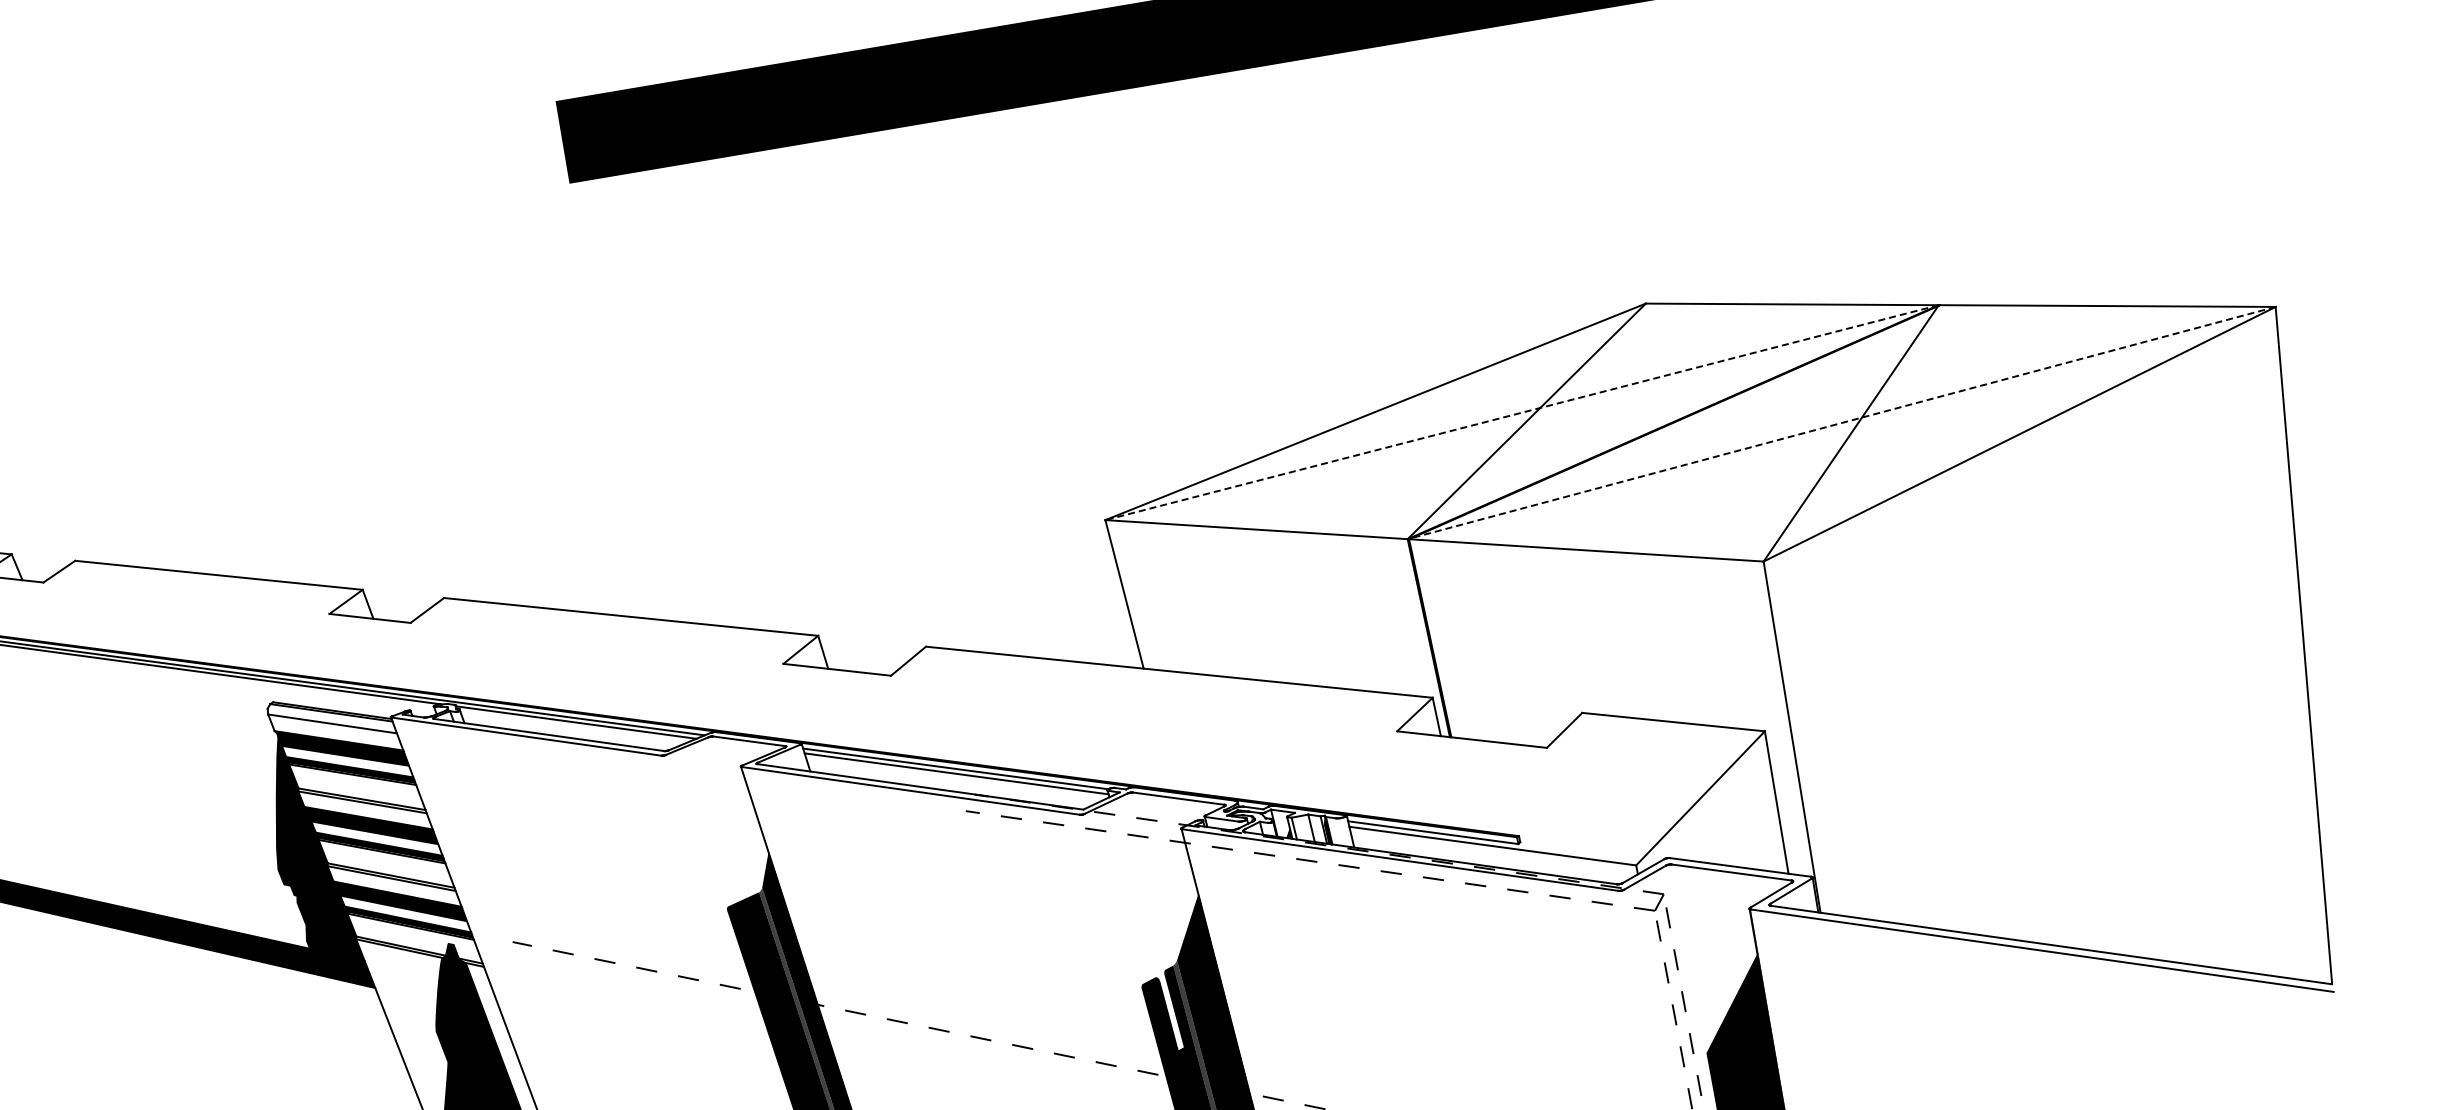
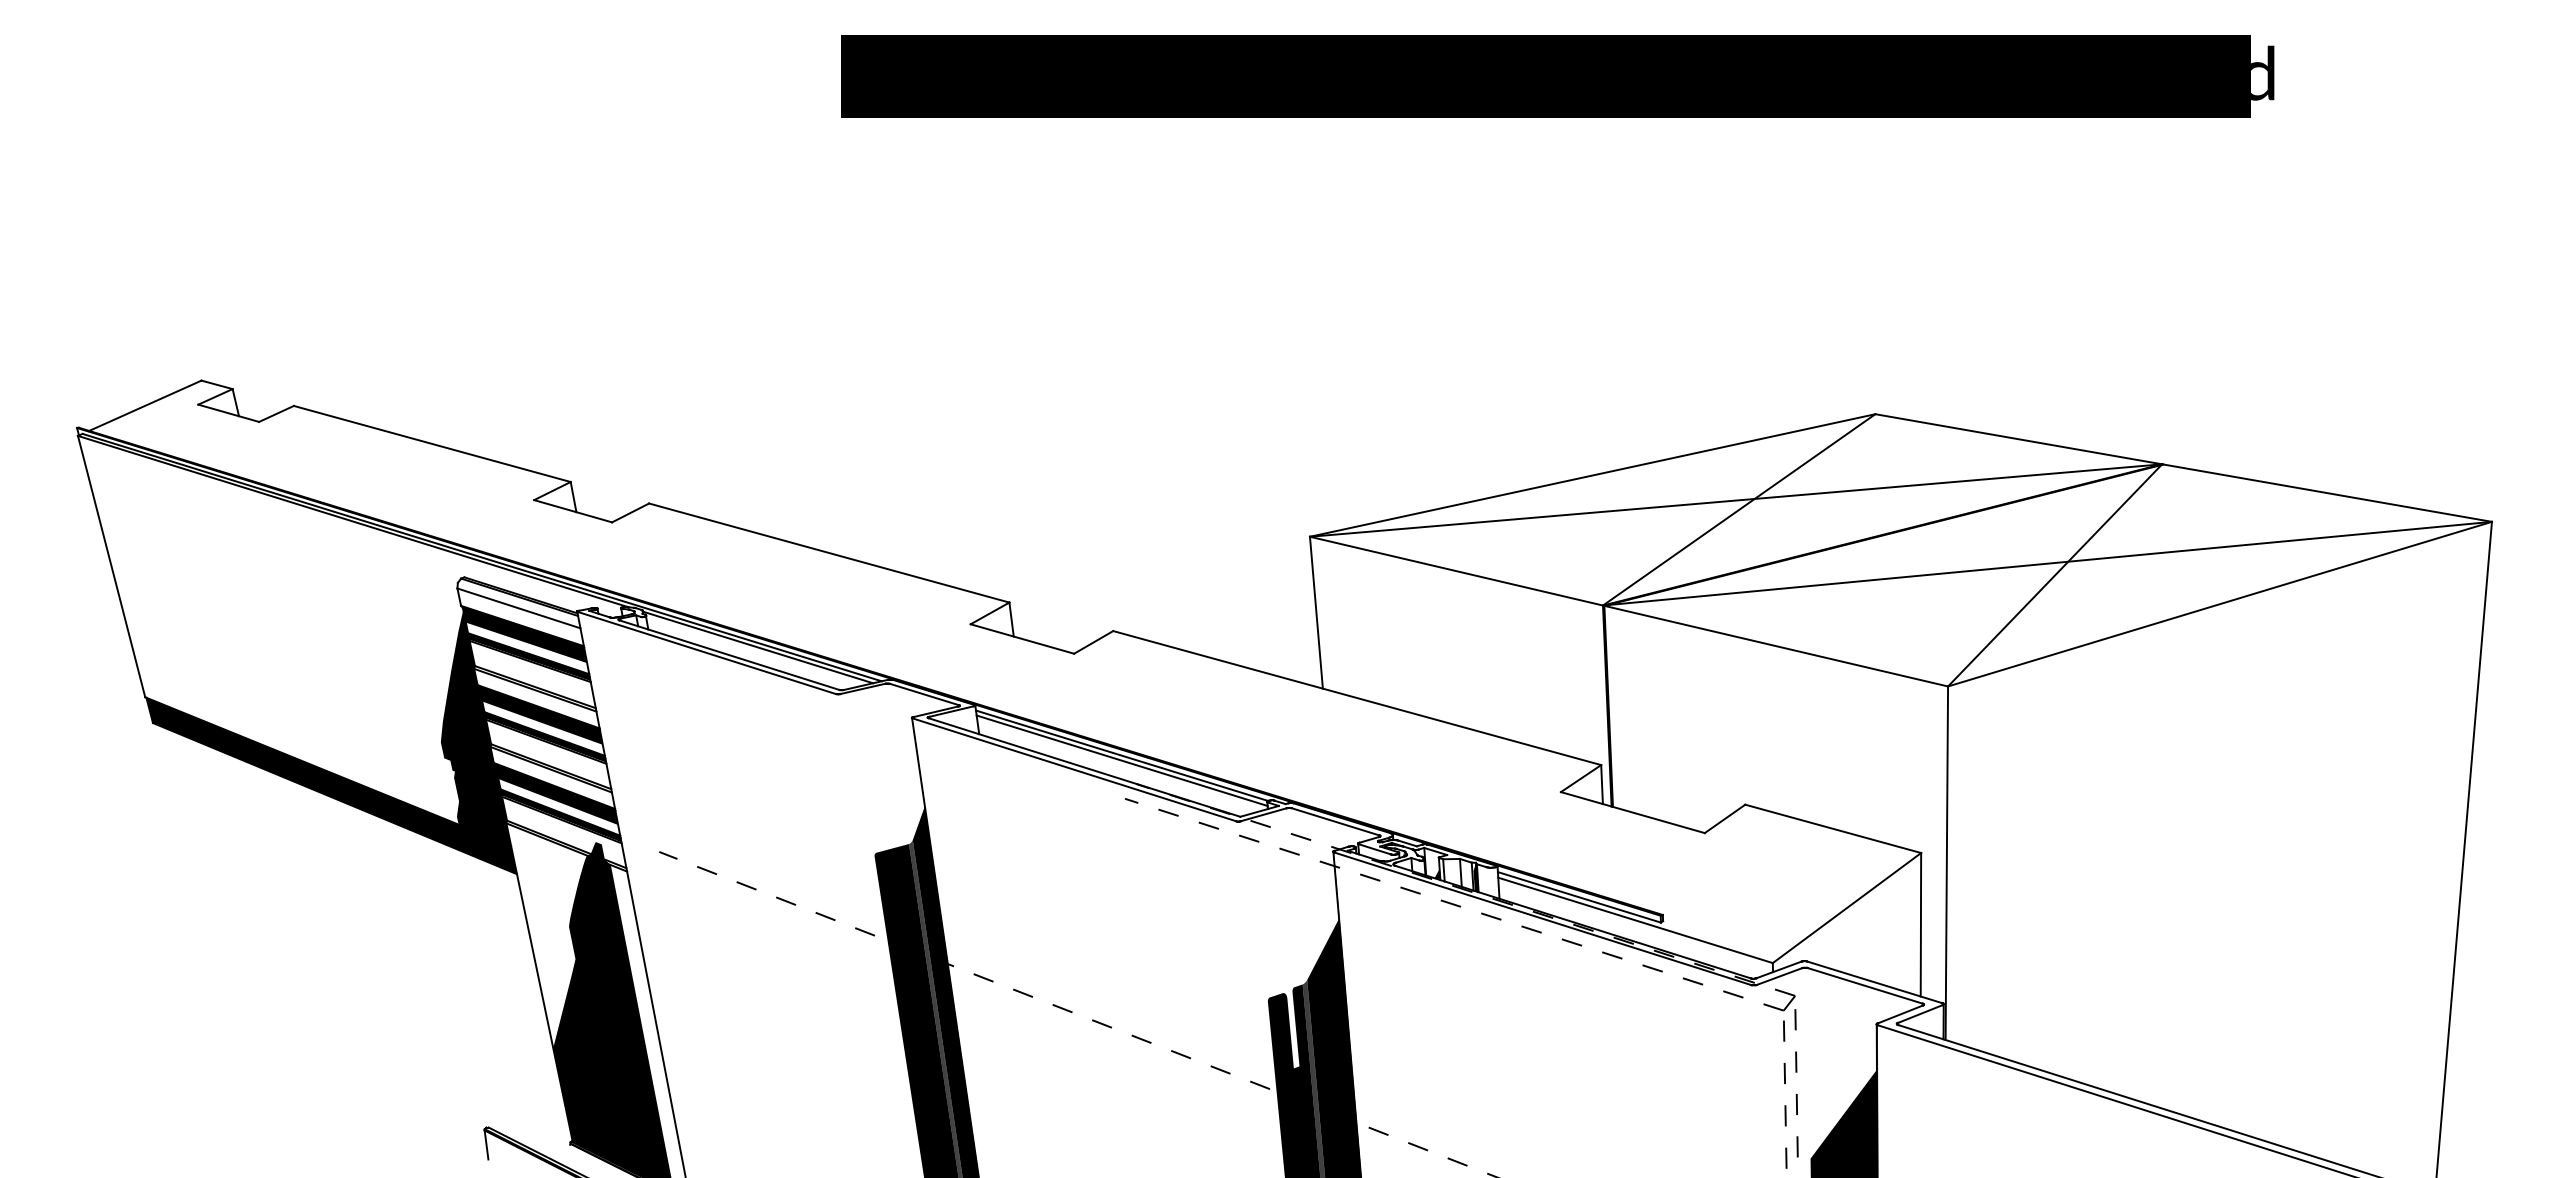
line: (1522, 412) -> (1736, 500), dashed -> solid
line: (1840, 423) -> (2046, 563), dashed -> solid

